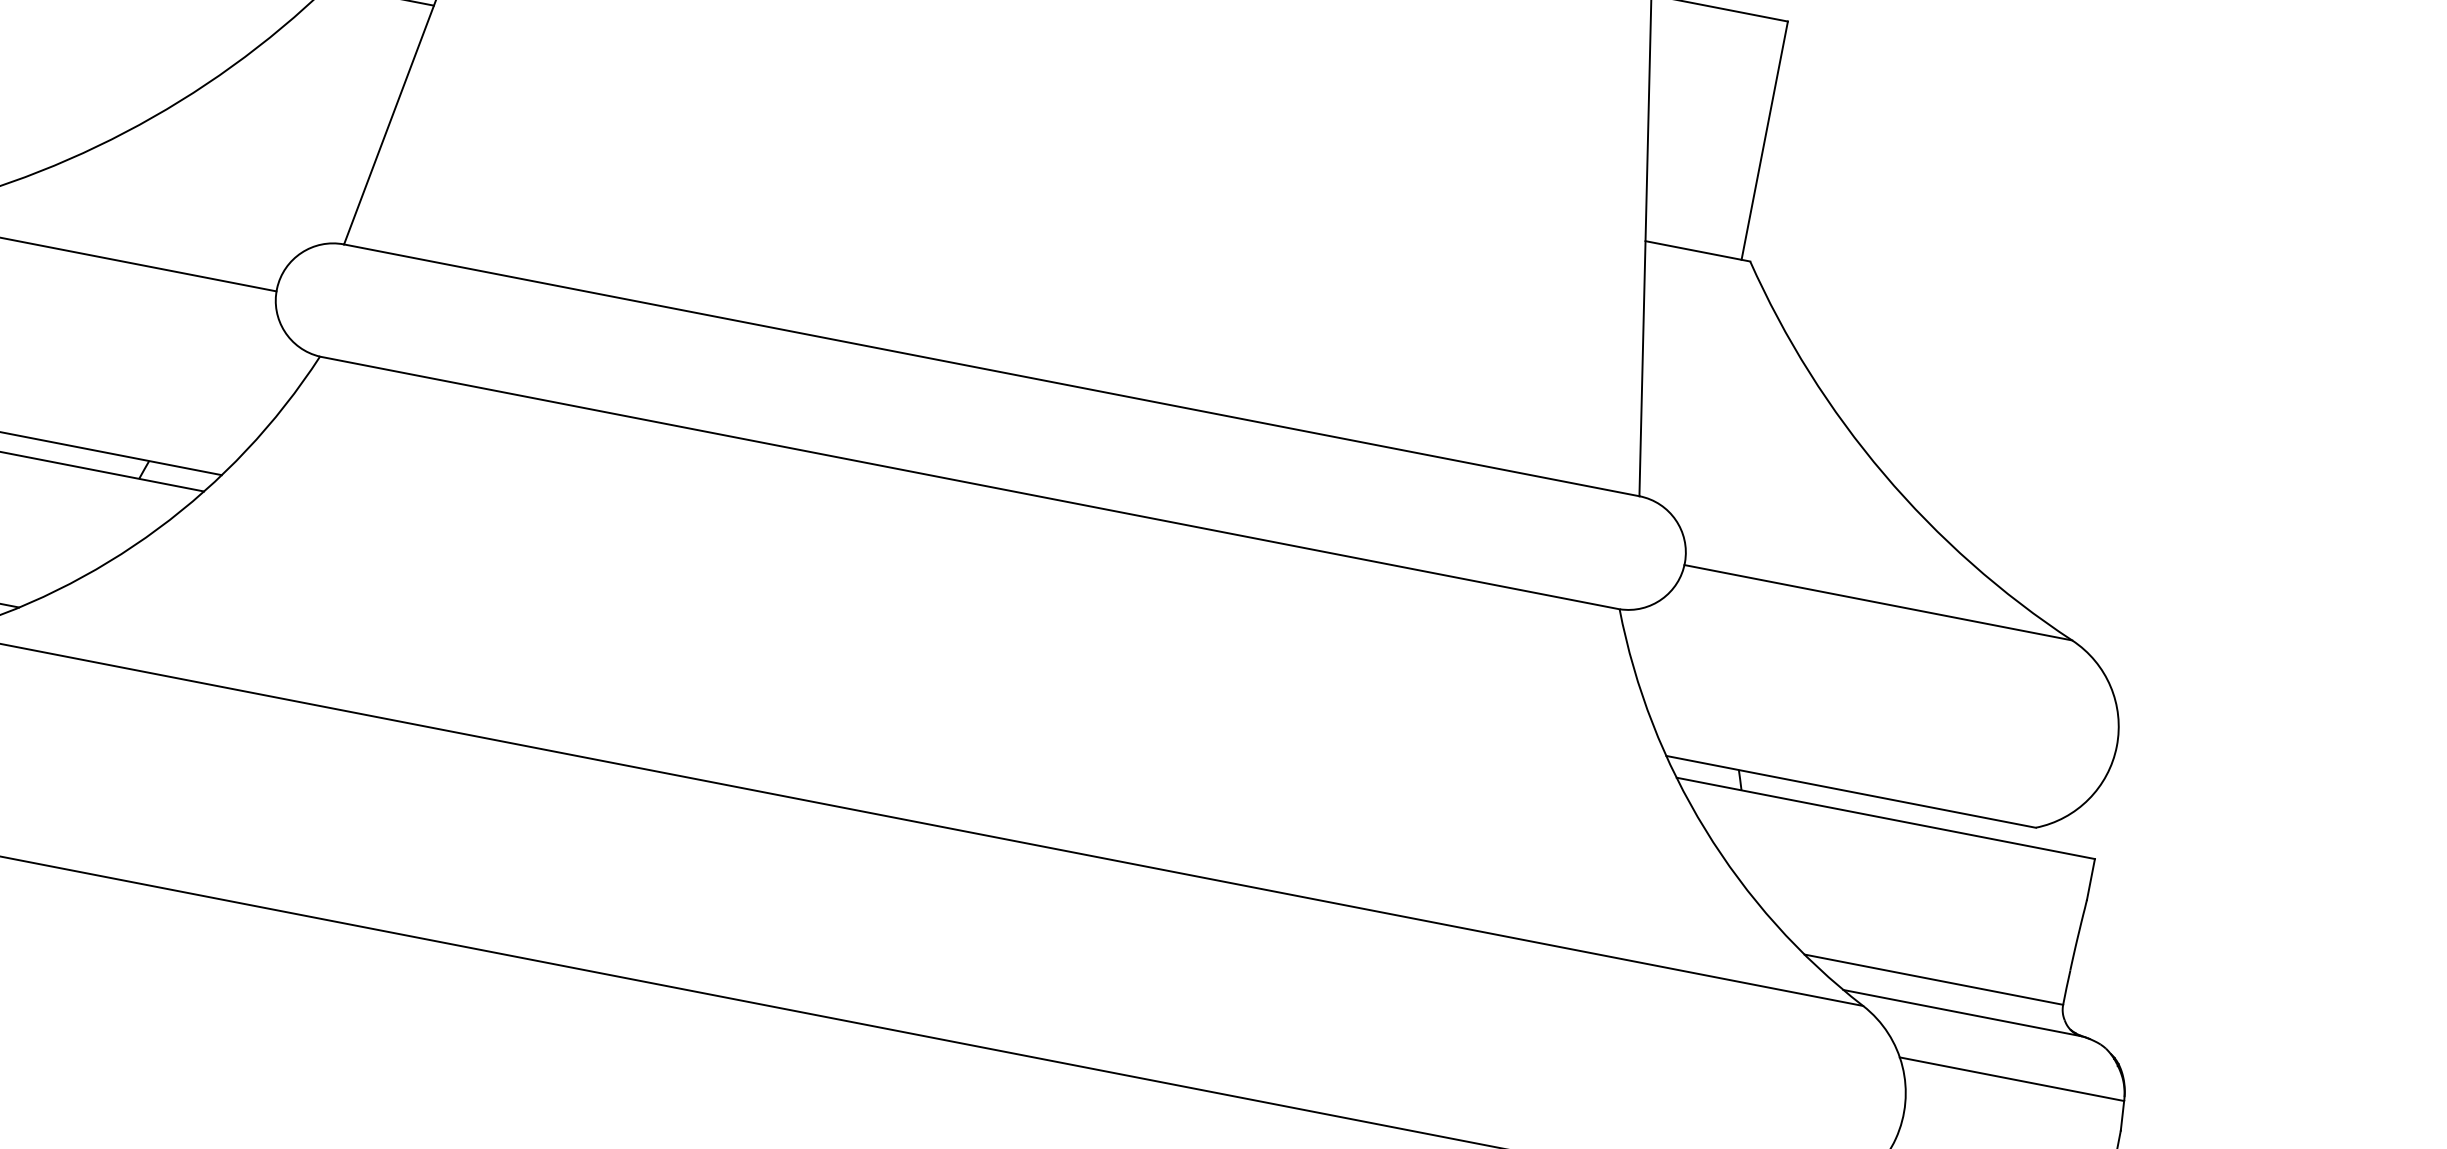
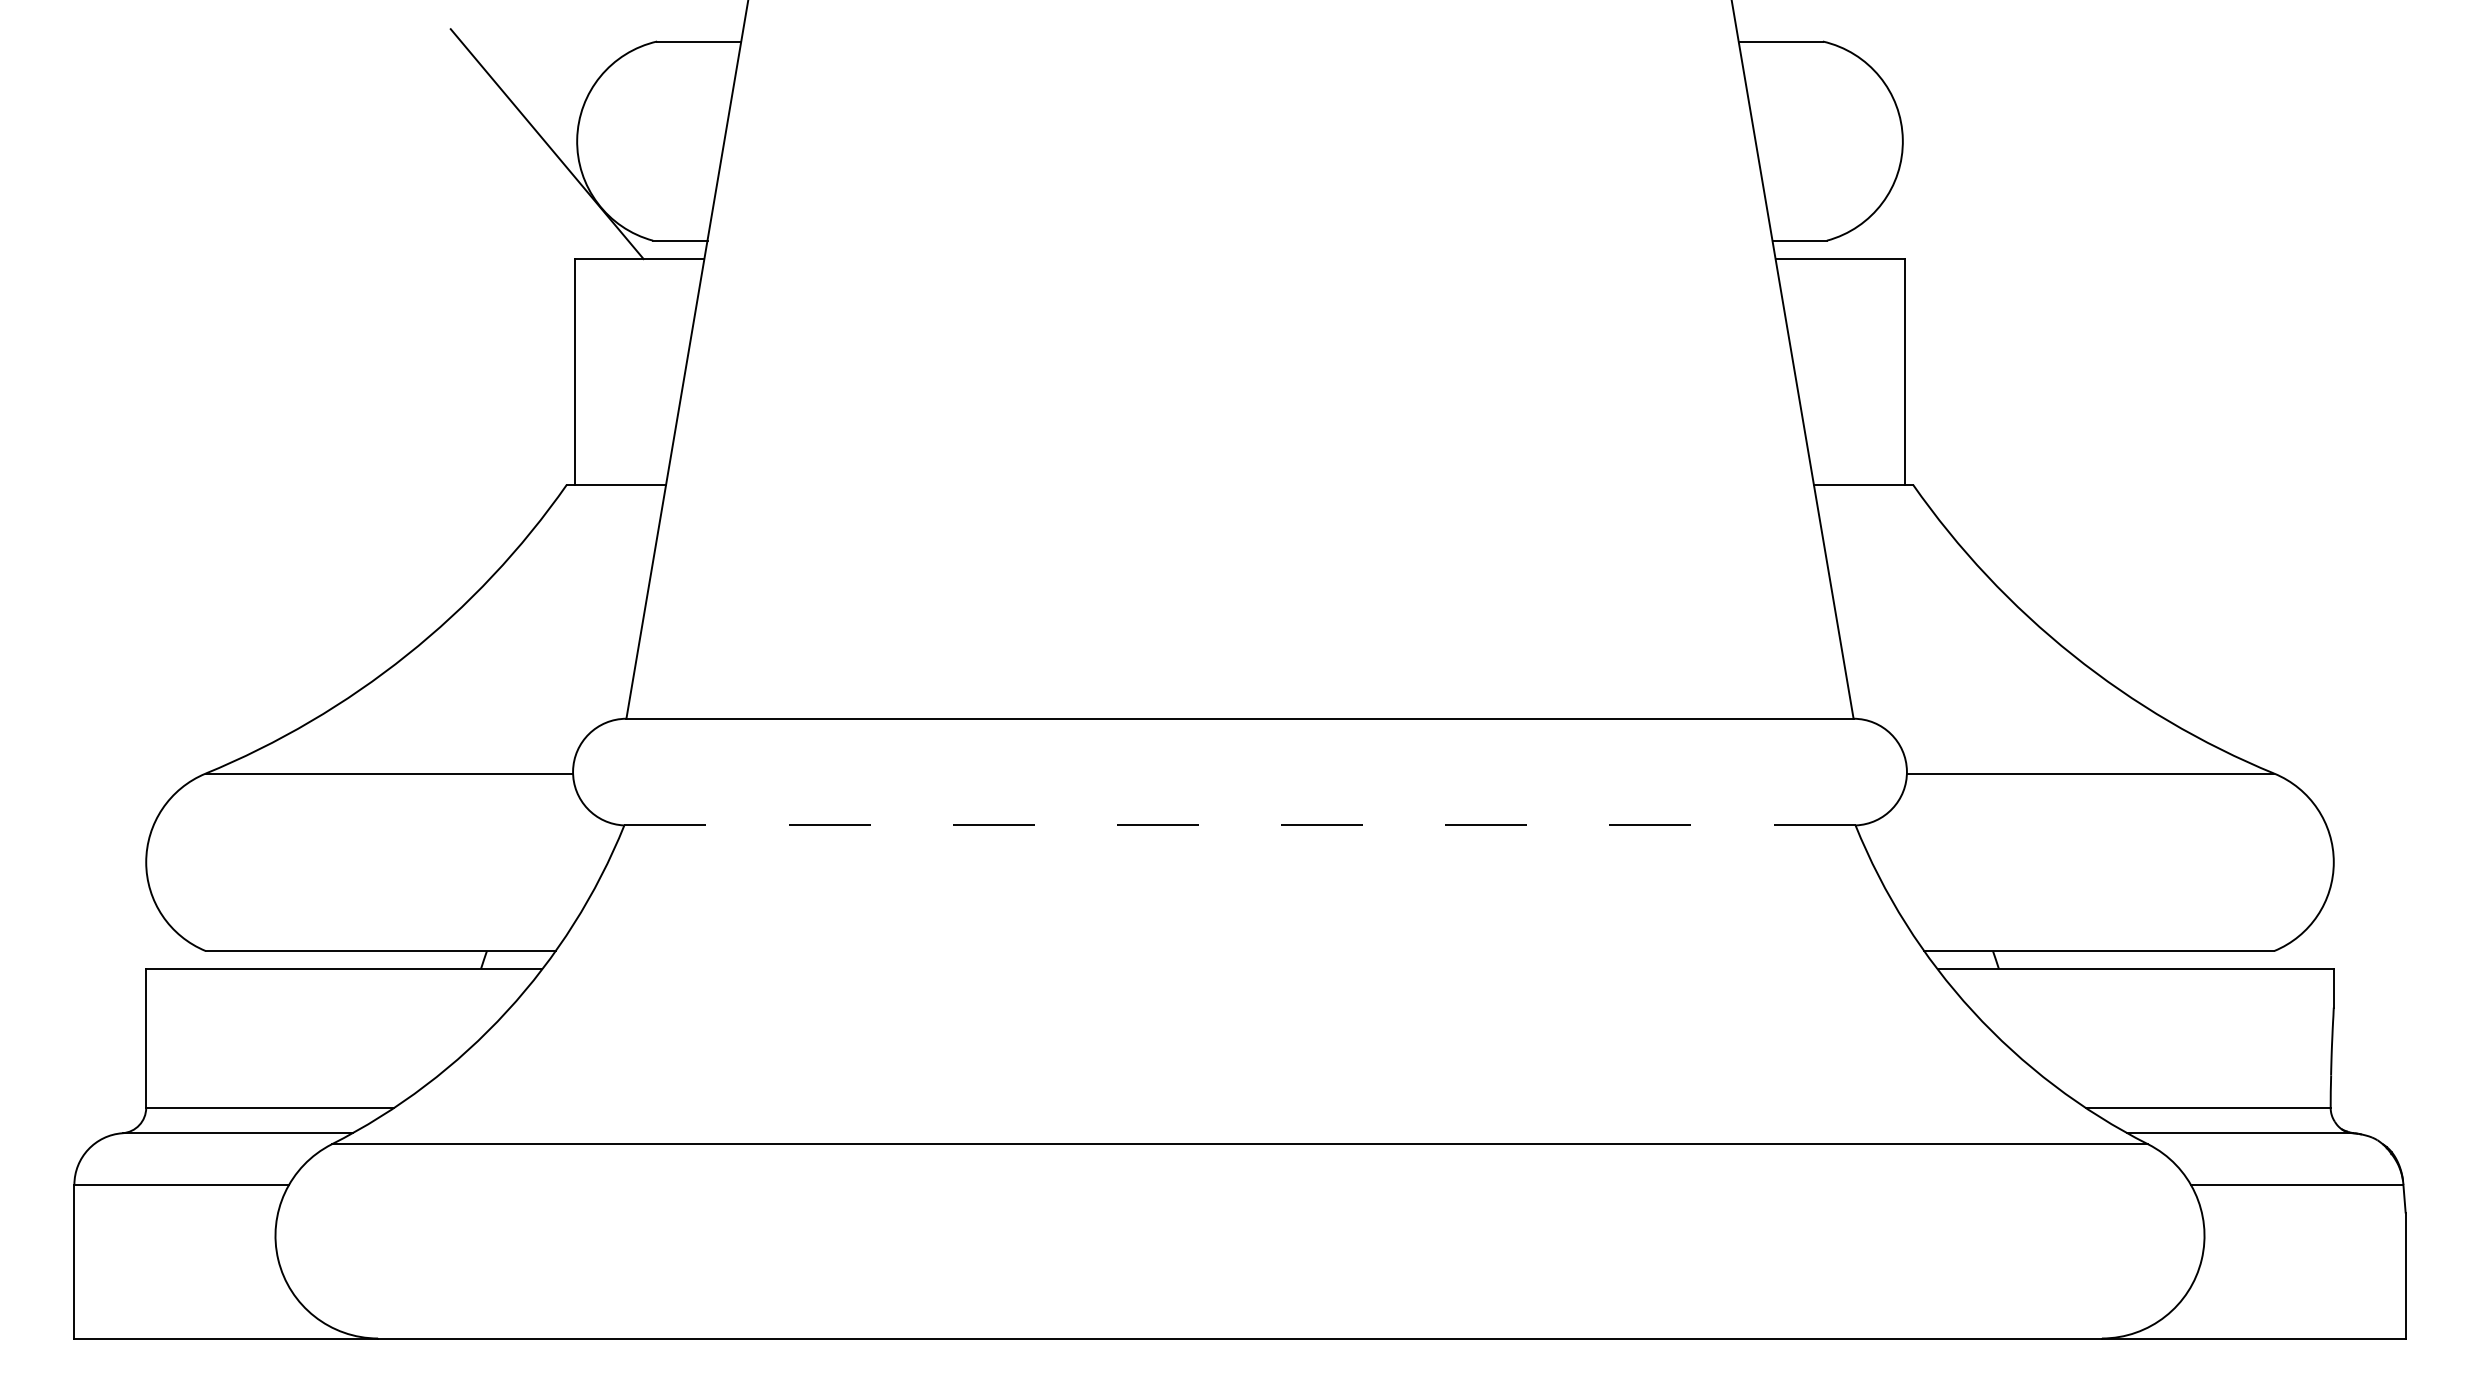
line: (970, 483) -> (1240, 825), solid -> dashed

